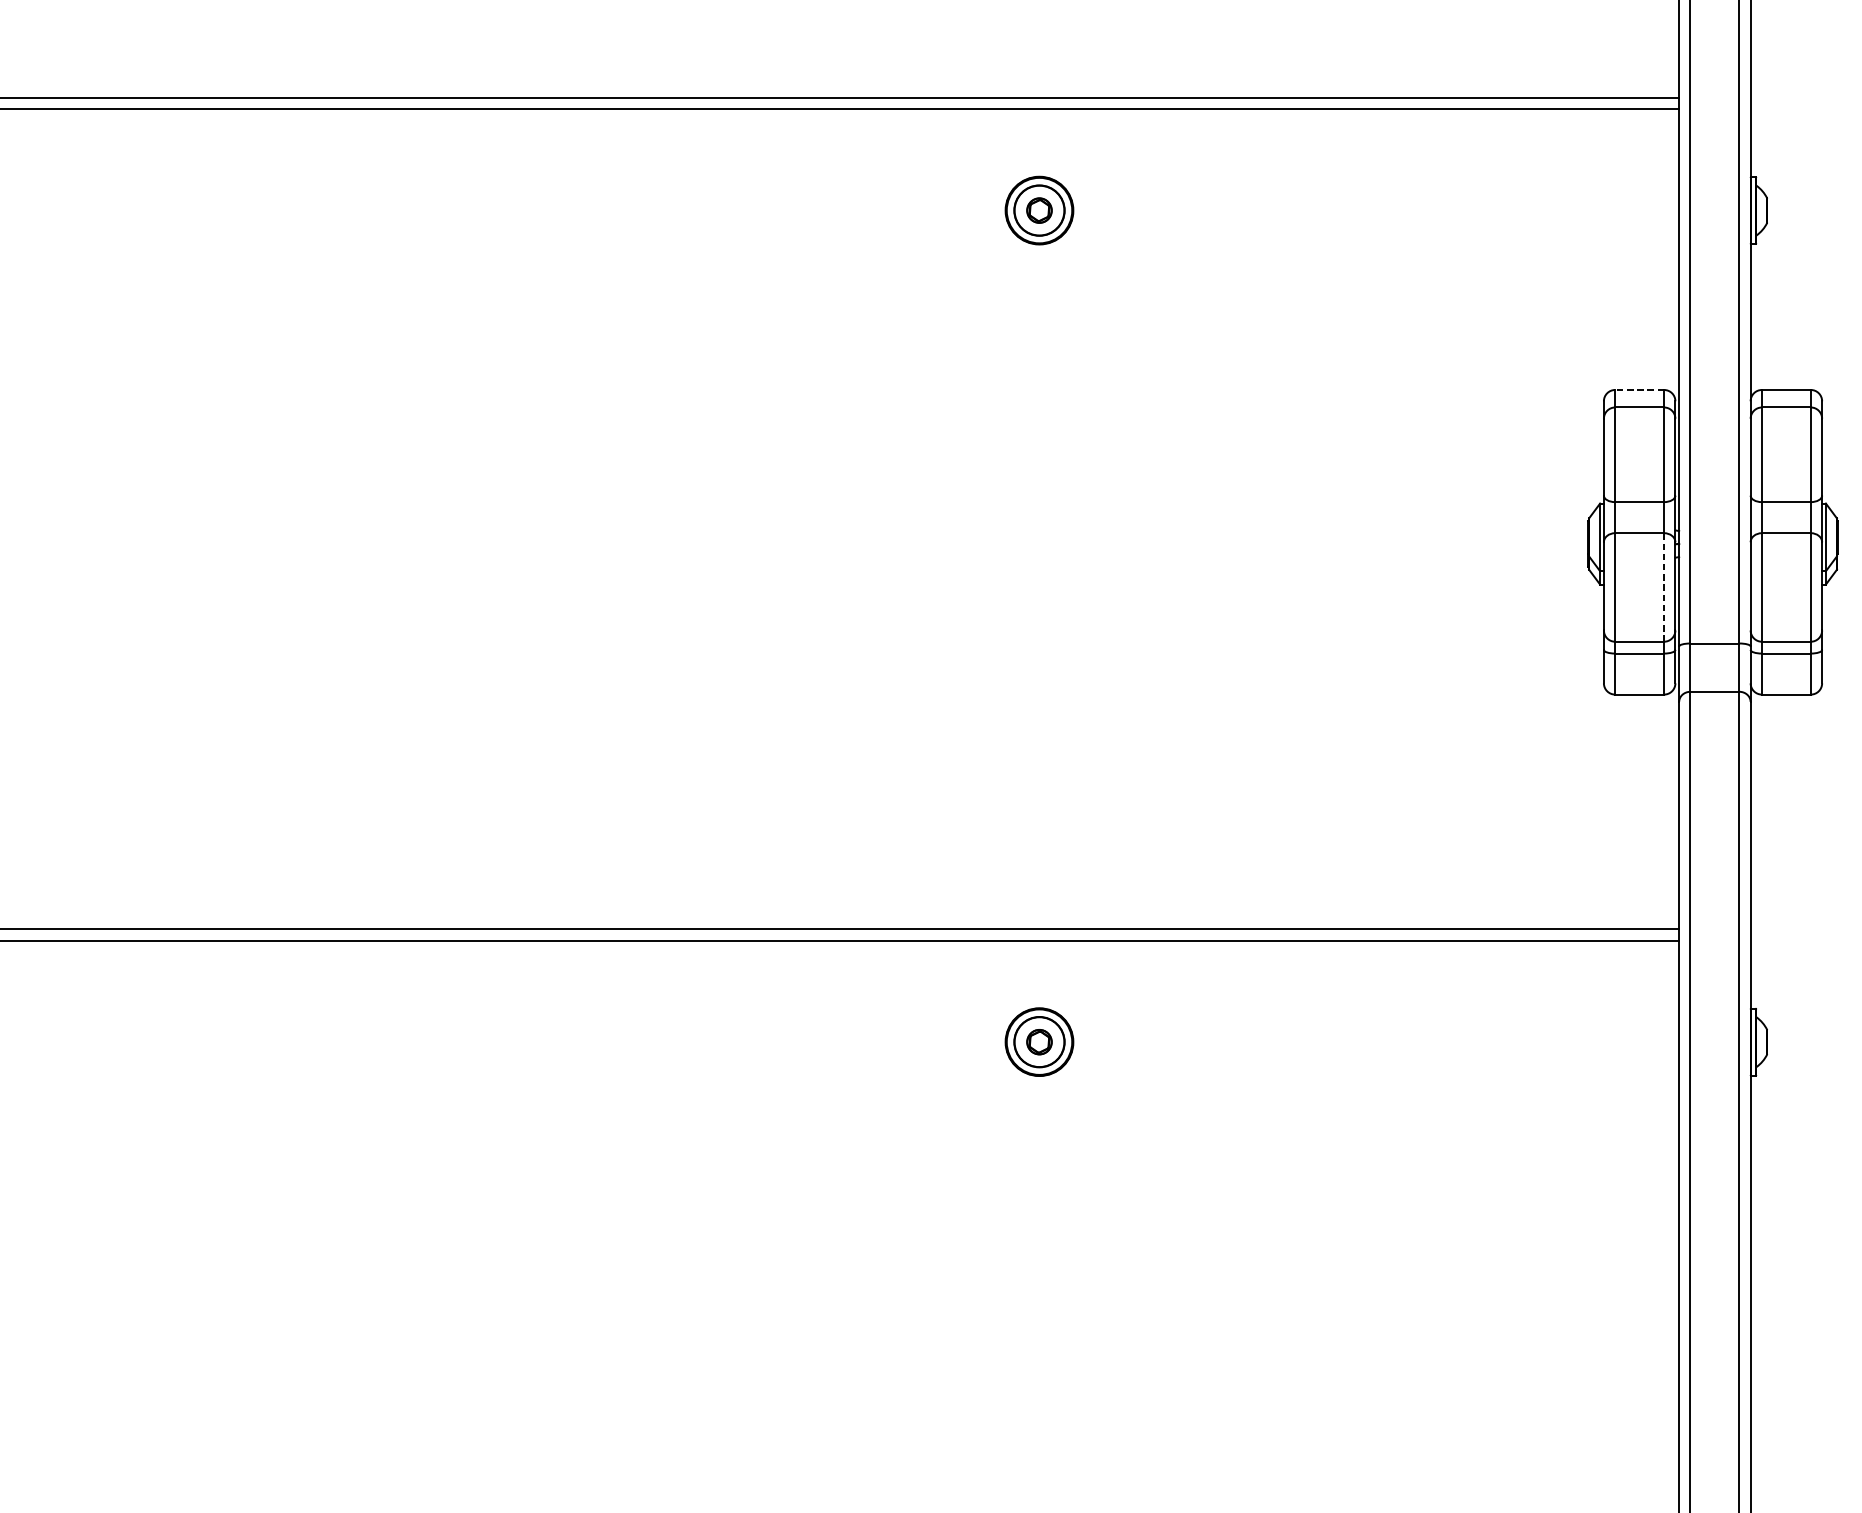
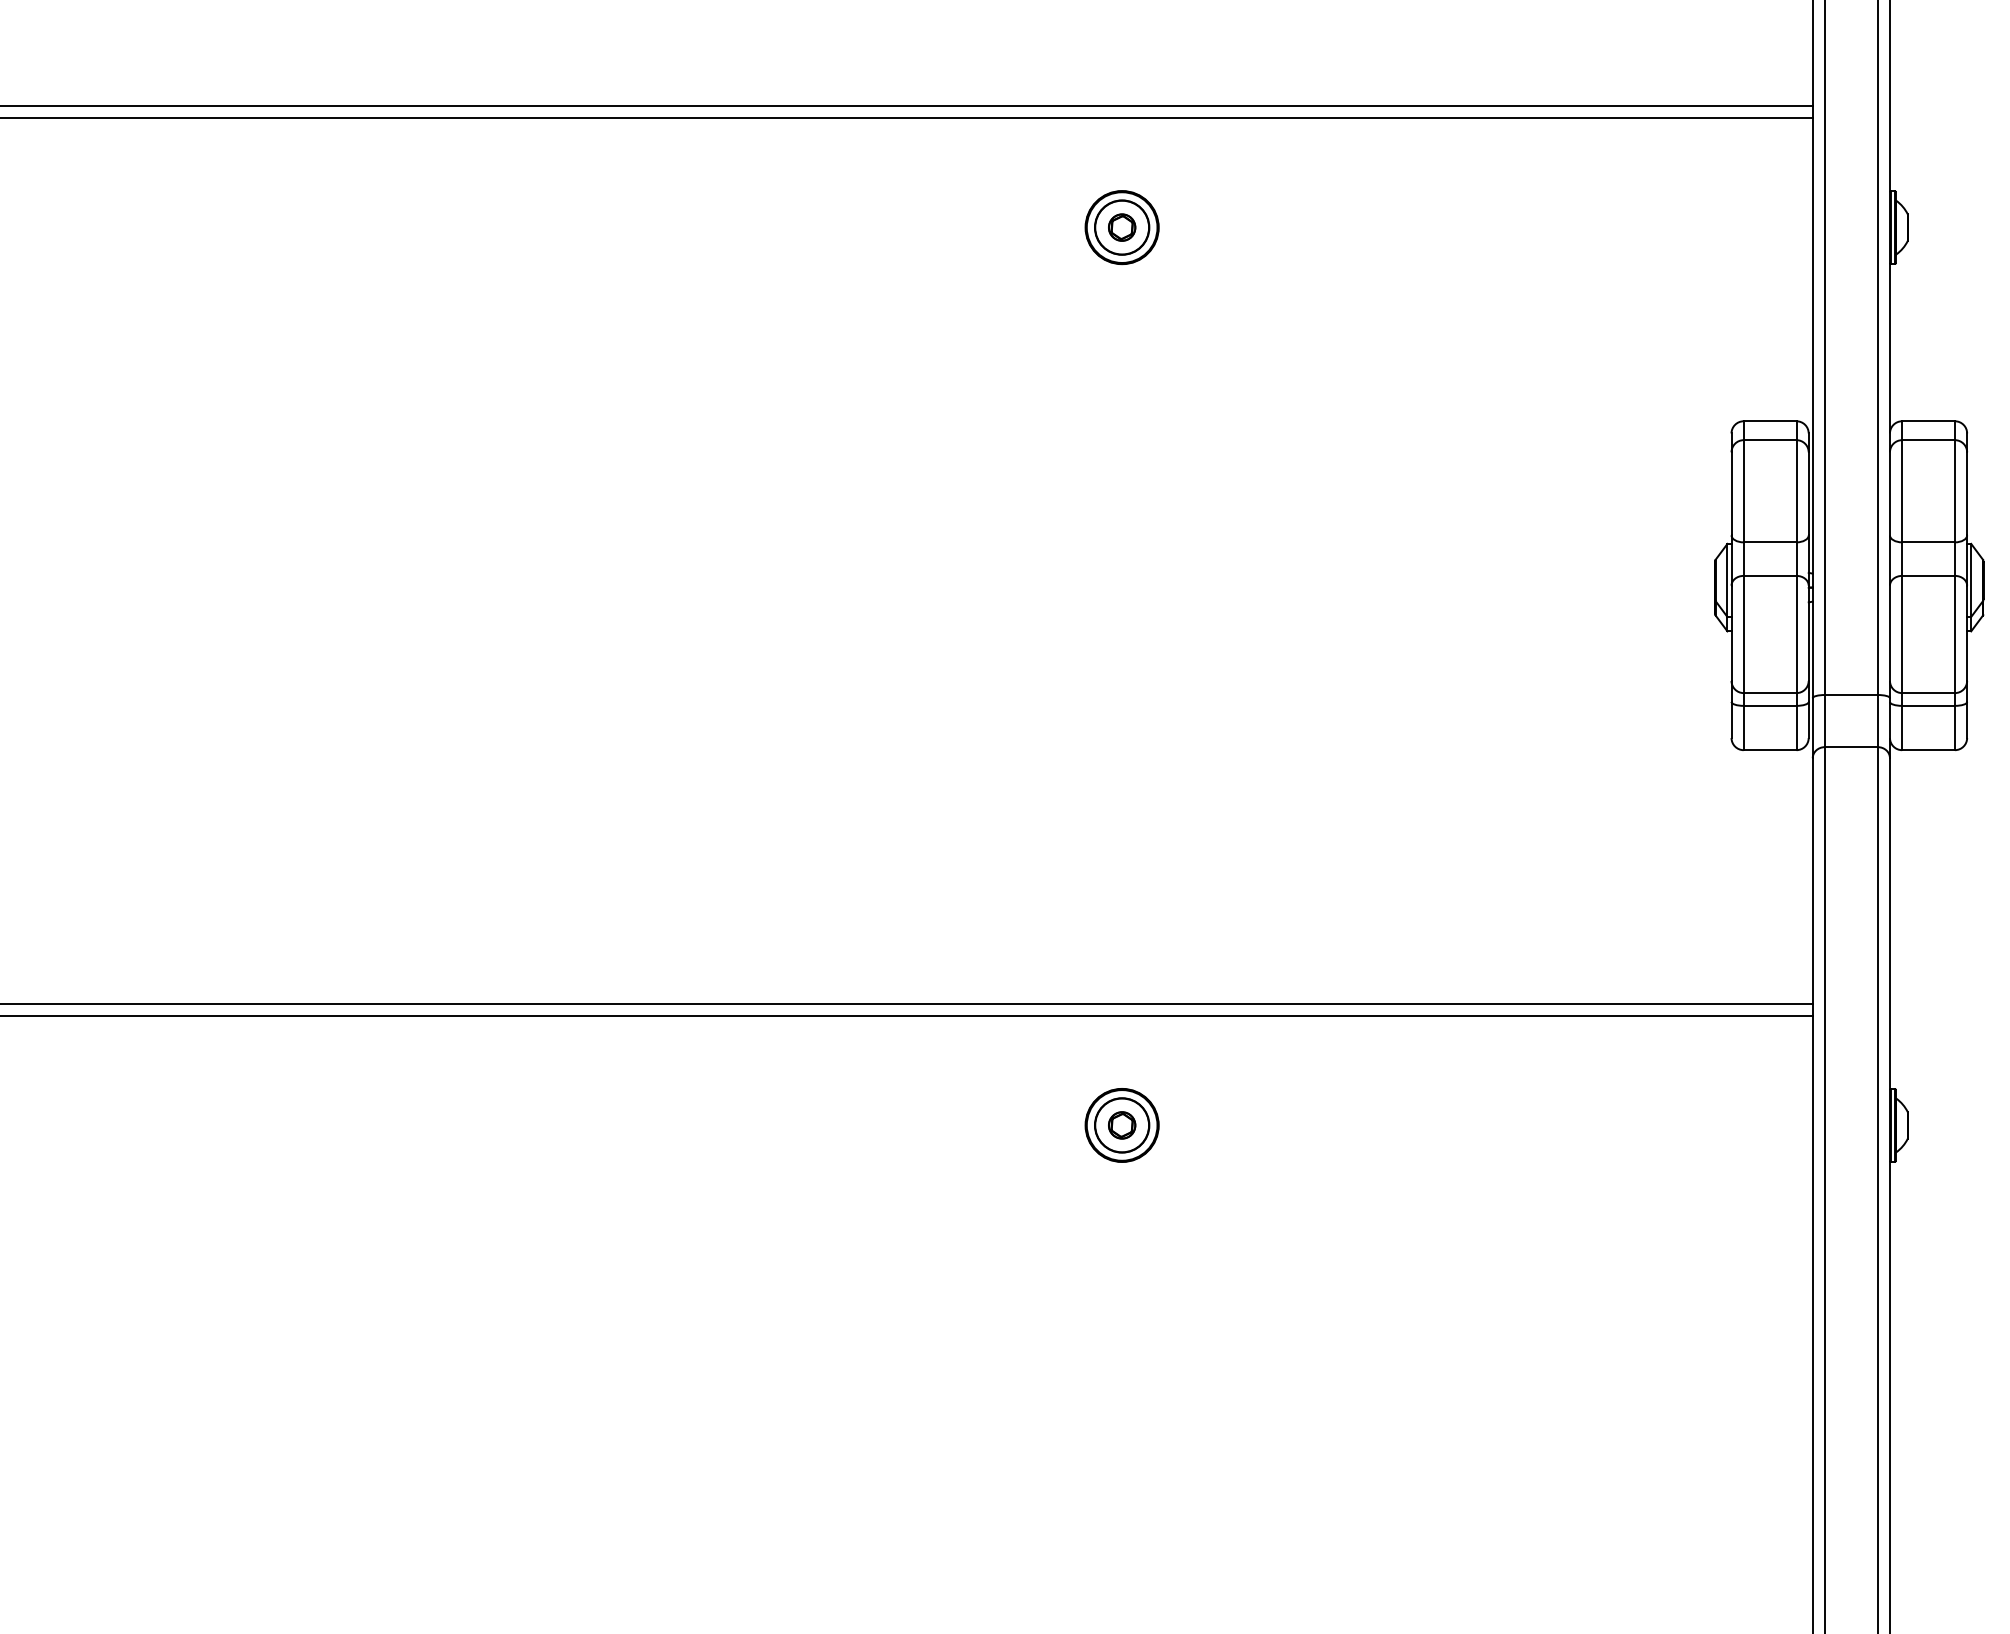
line: (1639, 390) -> (1769, 421), dashed -> solid
line: (1664, 587) -> (1796, 634), dashed -> solid

